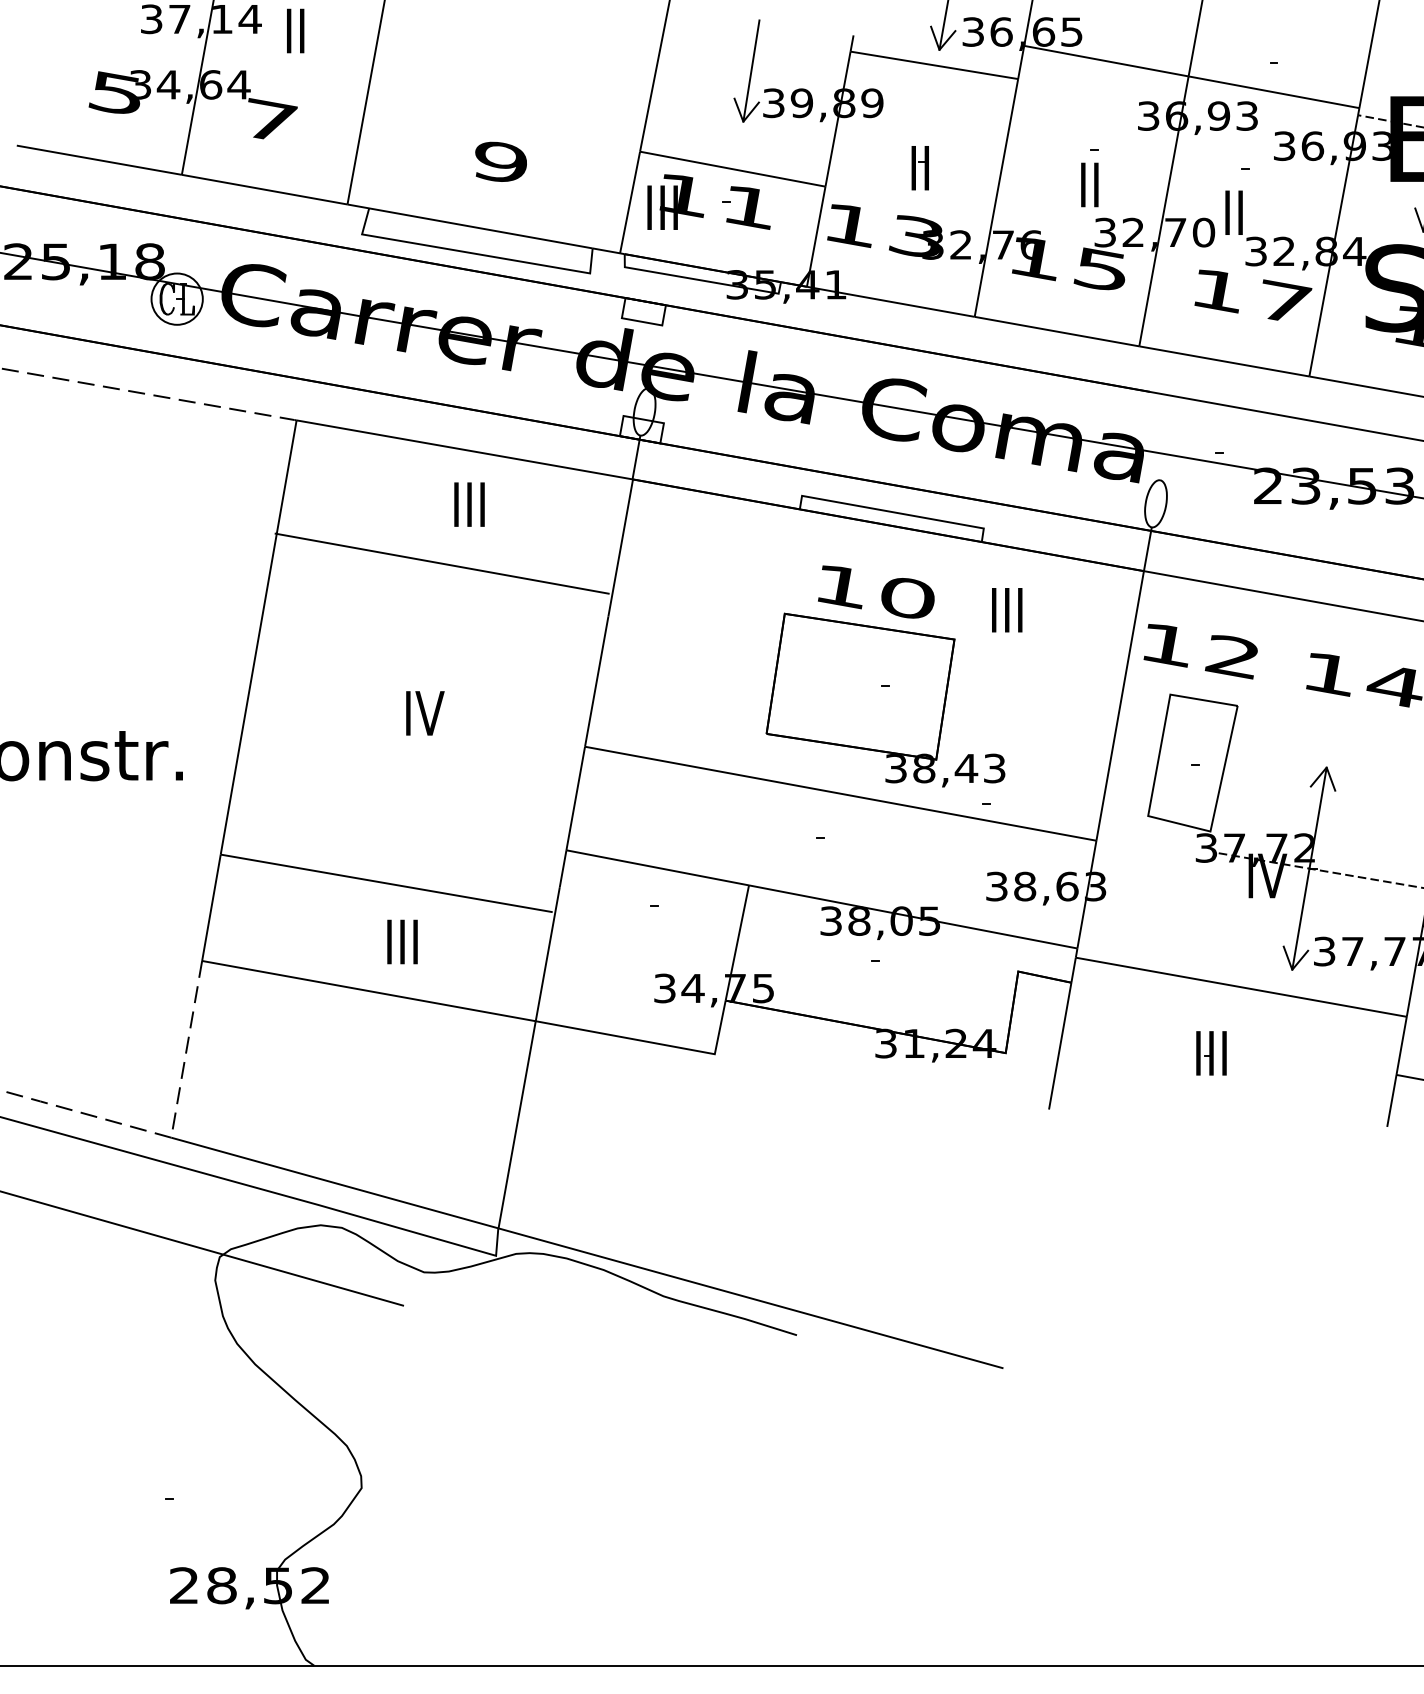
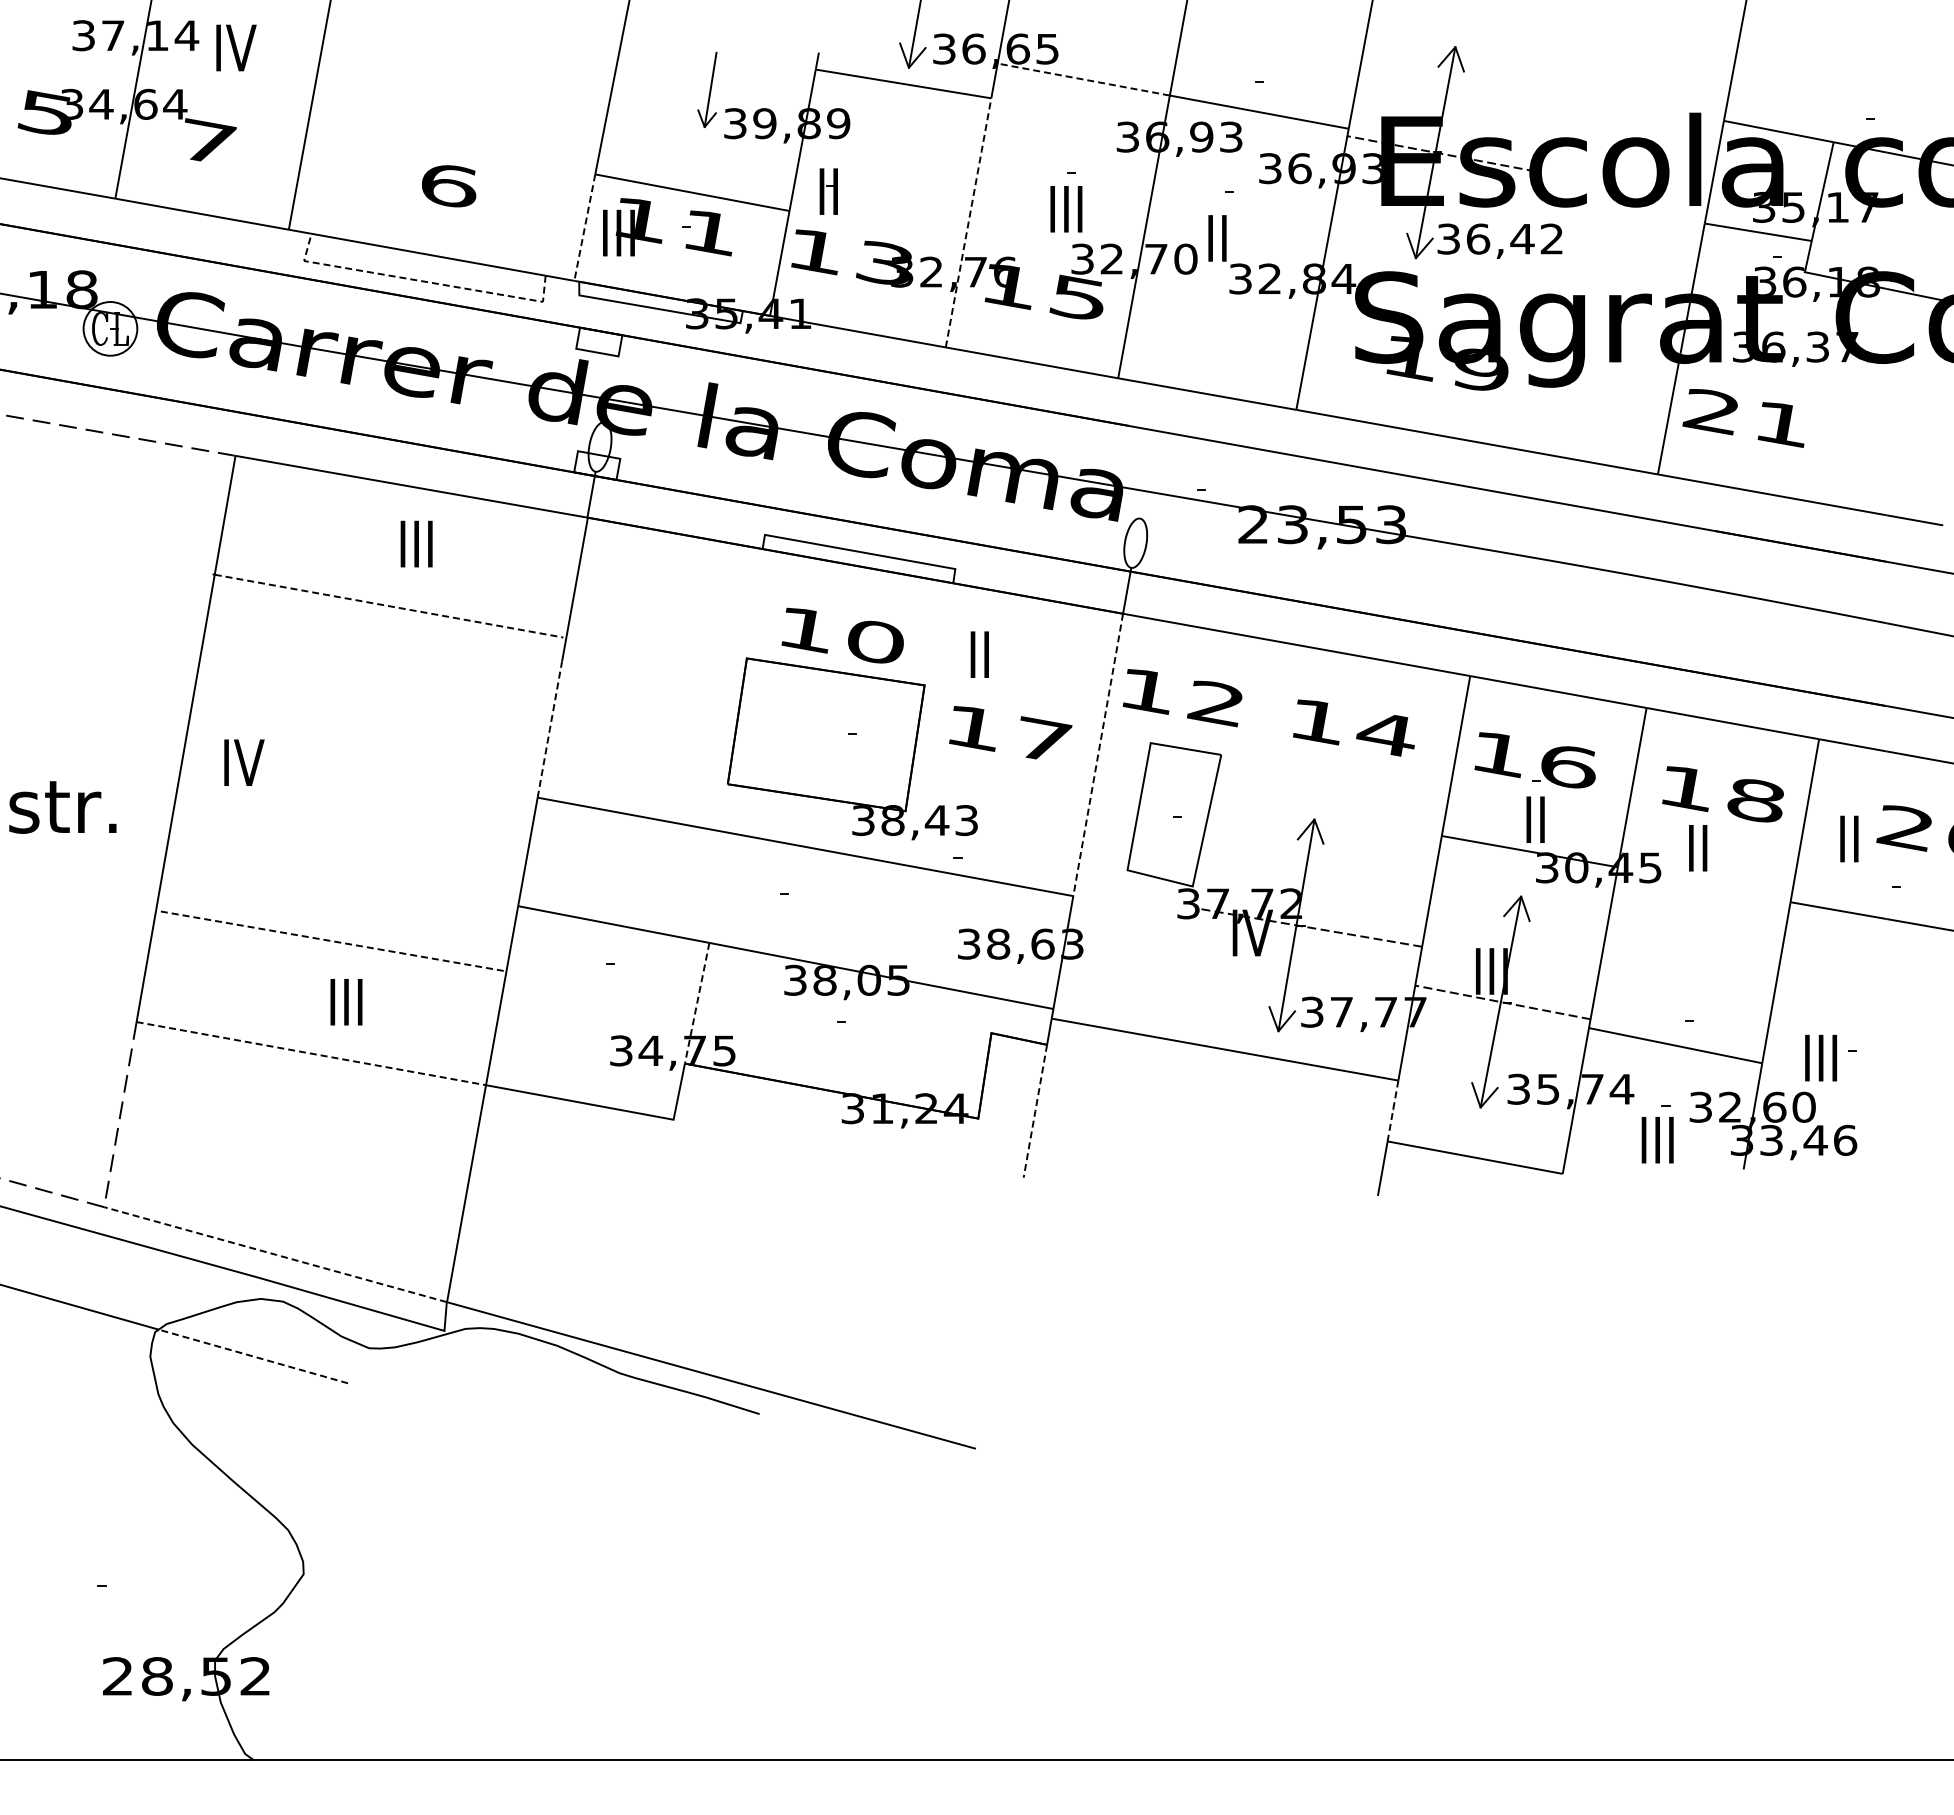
text: (297, 30) -> (236, 47), II -> IV
line: (1106, 61) -> (1083, 79), solid -> dashed
part: (747, 70) -> (707, 89), size x0.7
text: (500, 162) -> (449, 185), 9 -> 6
part: (919, 168) -> (828, 191), moved
text: (1089, 185) -> (1066, 209), II -> III
line: (996, 197) -> (968, 222), solid -> dashed
line: (629, 202) -> (584, 227), solid -> dashed
line: (475, 253) -> (422, 281), solid -> dashed
text: (1253, 294) -> (1010, 732), moved
line: (443, 564) -> (389, 606), solid -> dashed
text: (1006, 610) -> (979, 654), III -> II
line: (596, 681) -> (549, 729), solid -> dashed
line: (1120, 705) -> (1098, 754), solid -> dashed
text: (425, 713) -> (244, 762), moved
line: (386, 883) -> (329, 940), solid -> dashed
line: (737, 943) -> (697, 1003), solid -> dashed
line: (369, 990) -> (311, 1053), solid -> dashed
line: (1060, 1046) -> (1035, 1111), solid -> dashed
line: (1401, 1046) -> (1392, 1111), solid -> dashed
part: (1211, 1053) -> (1193, 1118), removed
line: (334, 1182) -> (275, 1254), solid -> dashed
line: (312, 1280) -> (252, 1356), solid -> dashed

